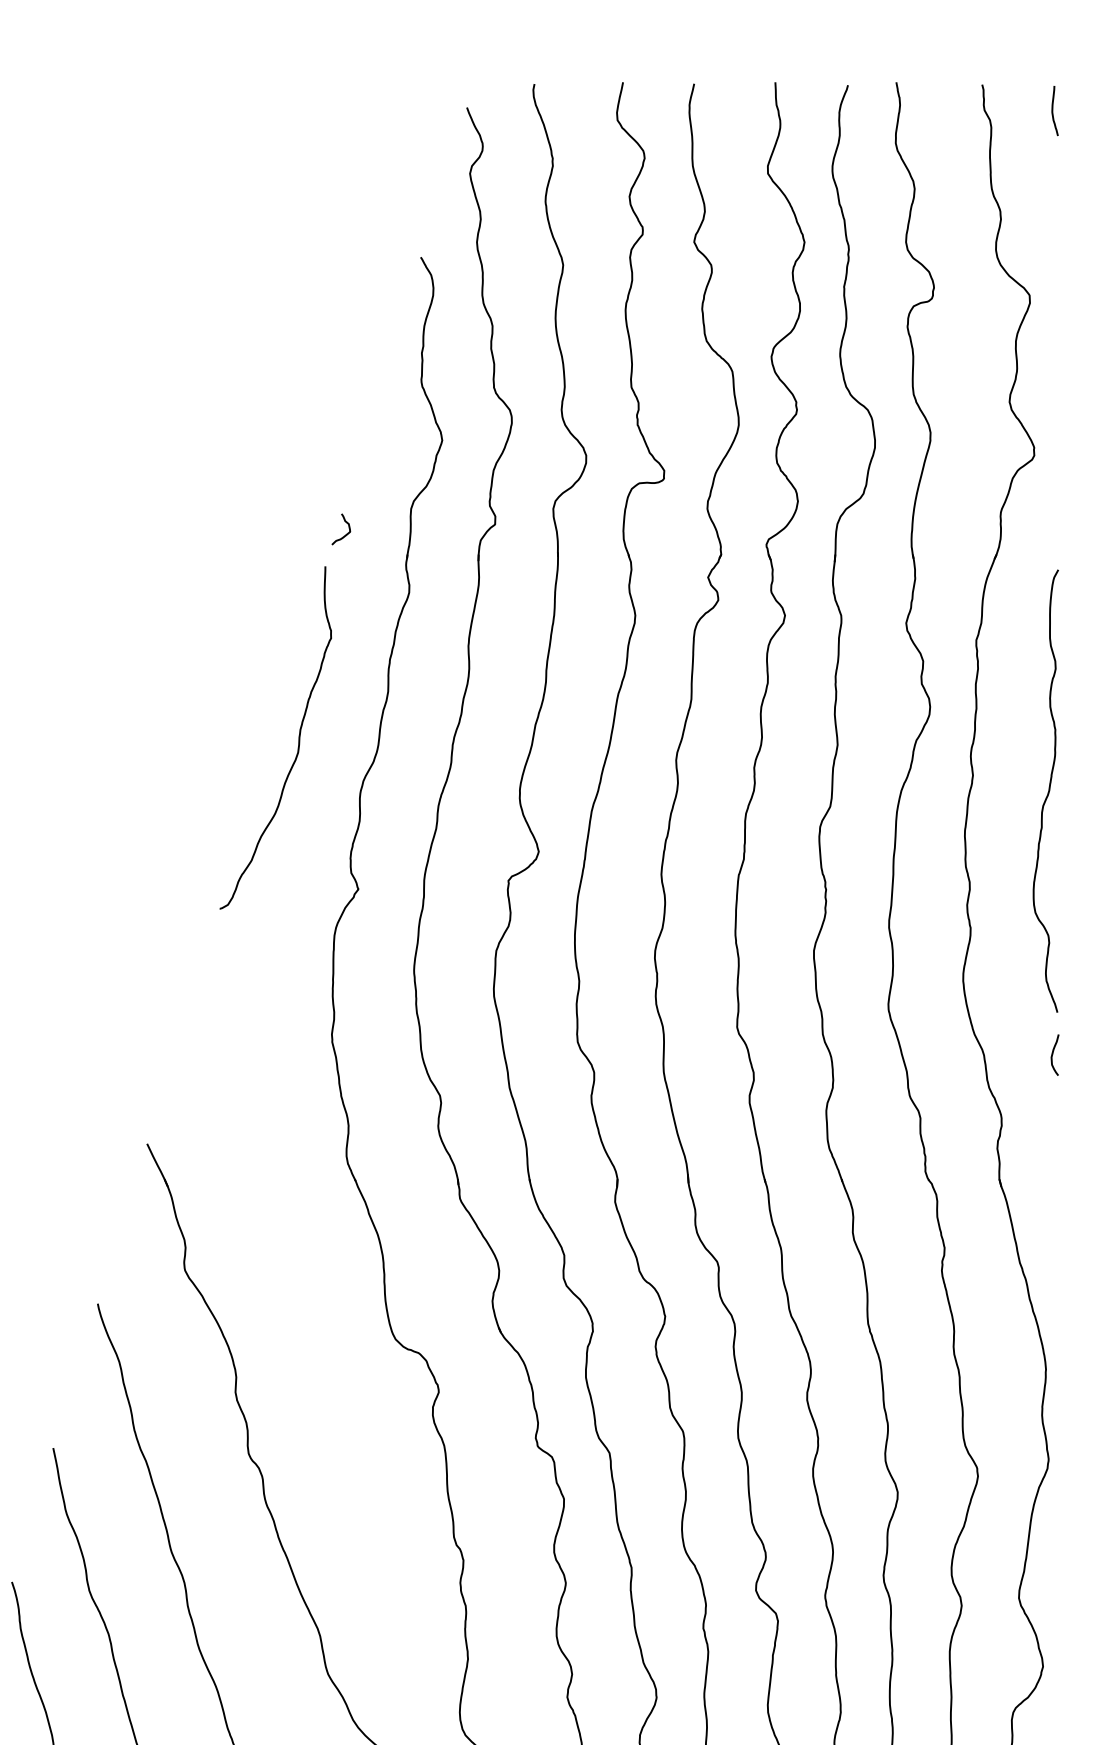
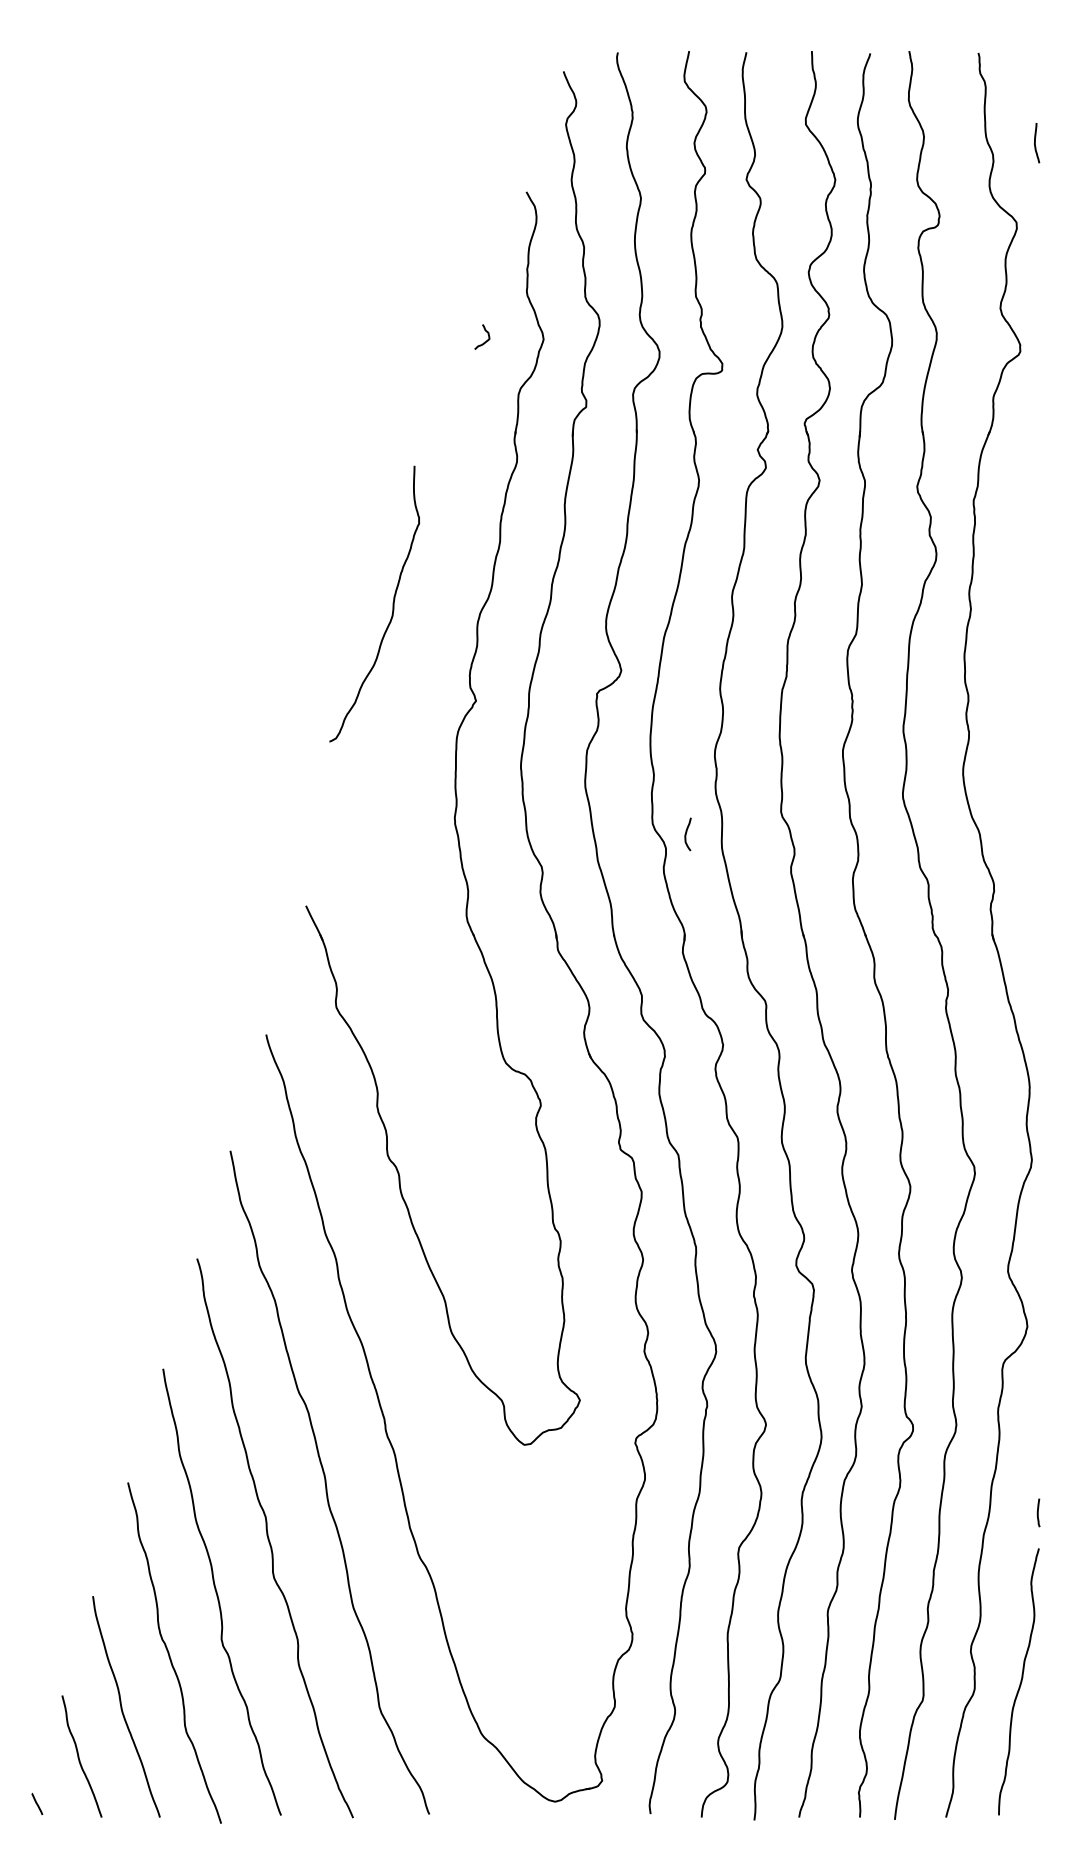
curve: (1053, 111) -> (1035, 143), moved
curve: (347, 526) -> (487, 334), moved
curve: (298, 737) -> (392, 603), moved
curve: (1048, 790) -> (1031, 621), removed
curve: (1053, 1055) -> (686, 834), moved

